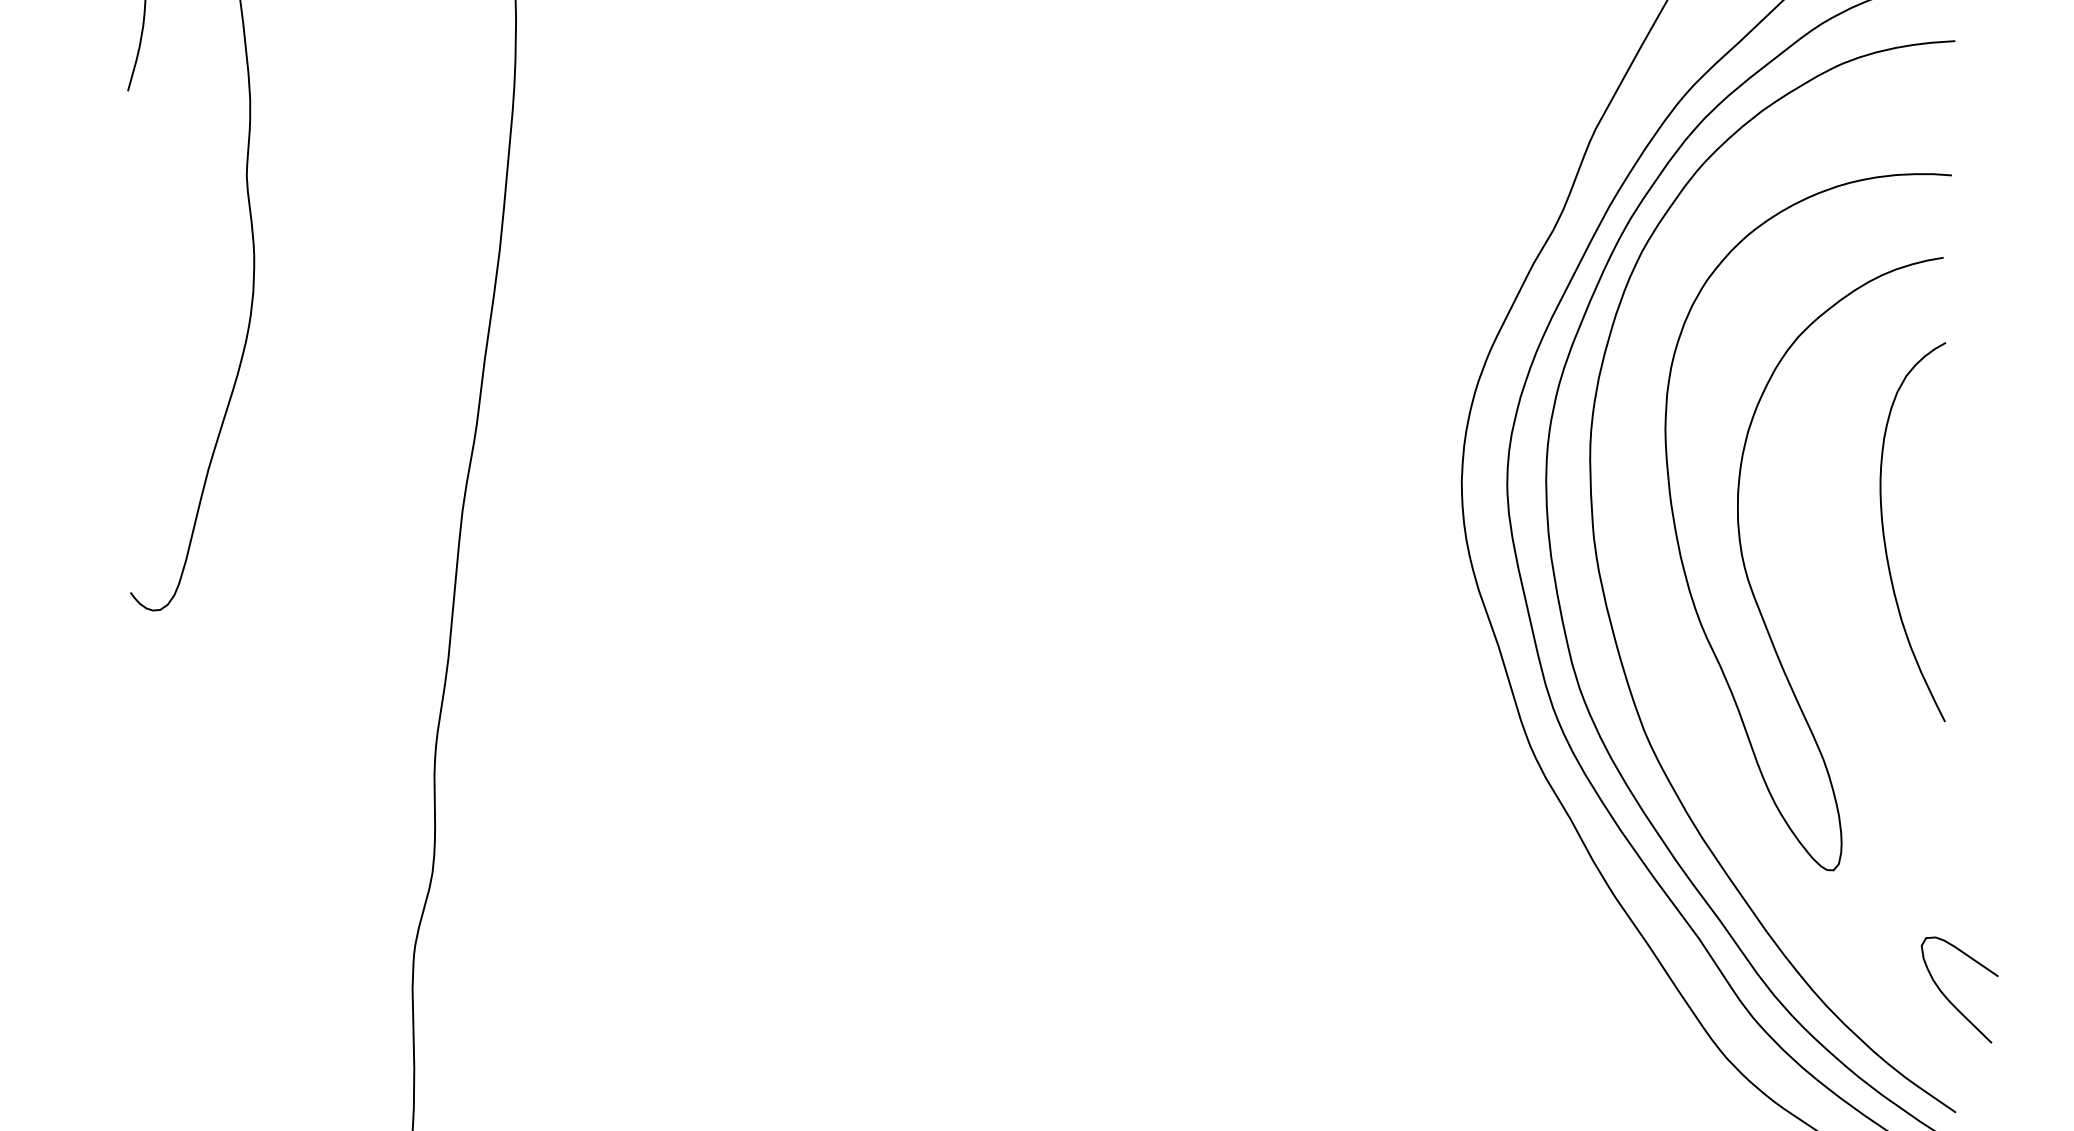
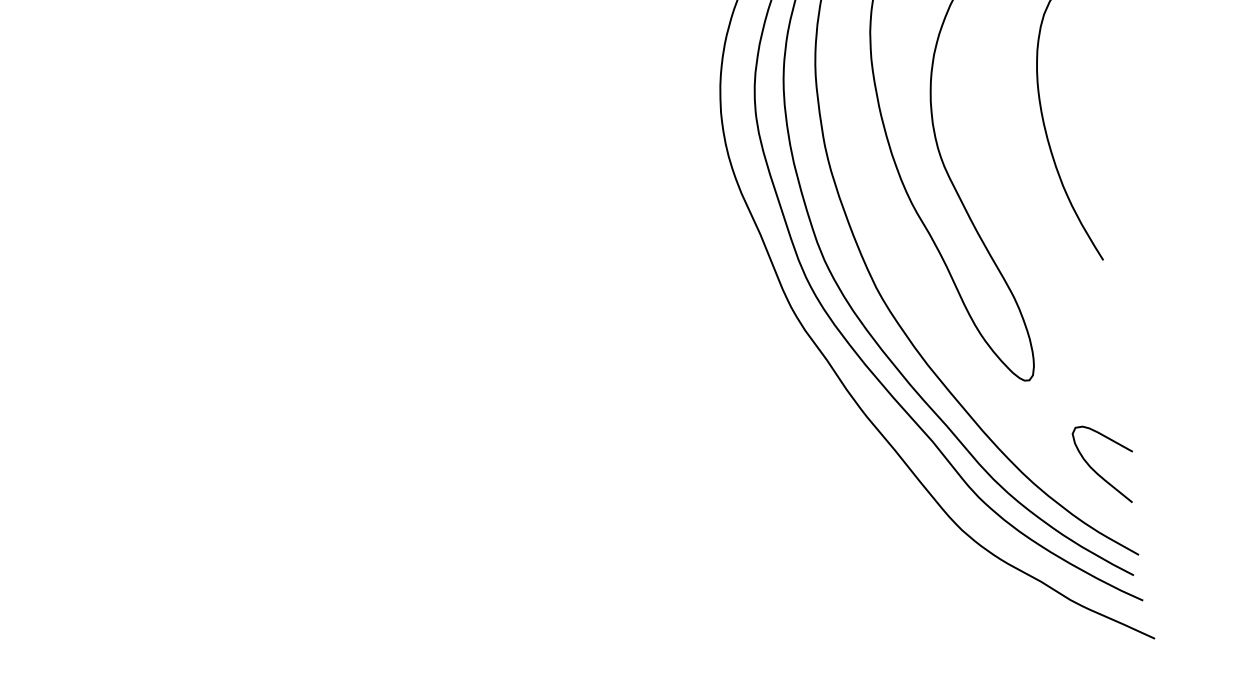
curve: (1949, 999) -> (1097, 472), moved

